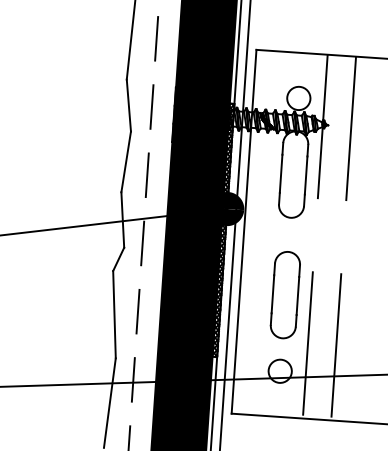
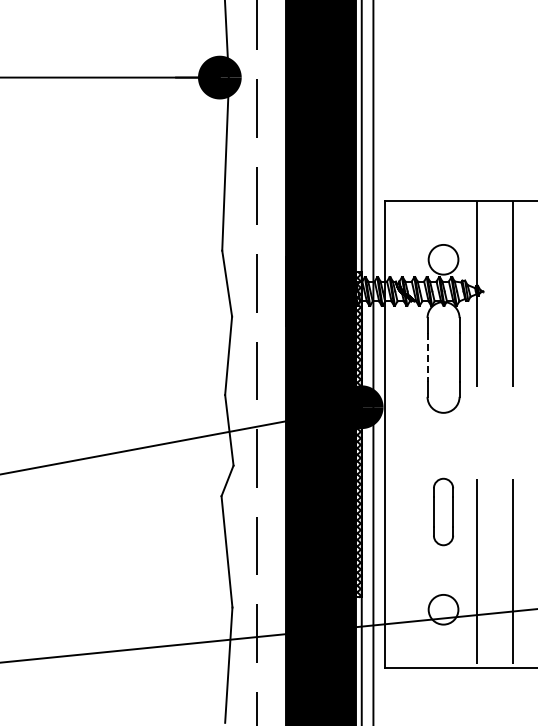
line: (281, 173) -> (427, 357), solid -> dashed
part: (285, 294) -> (443, 511), size x0.6

